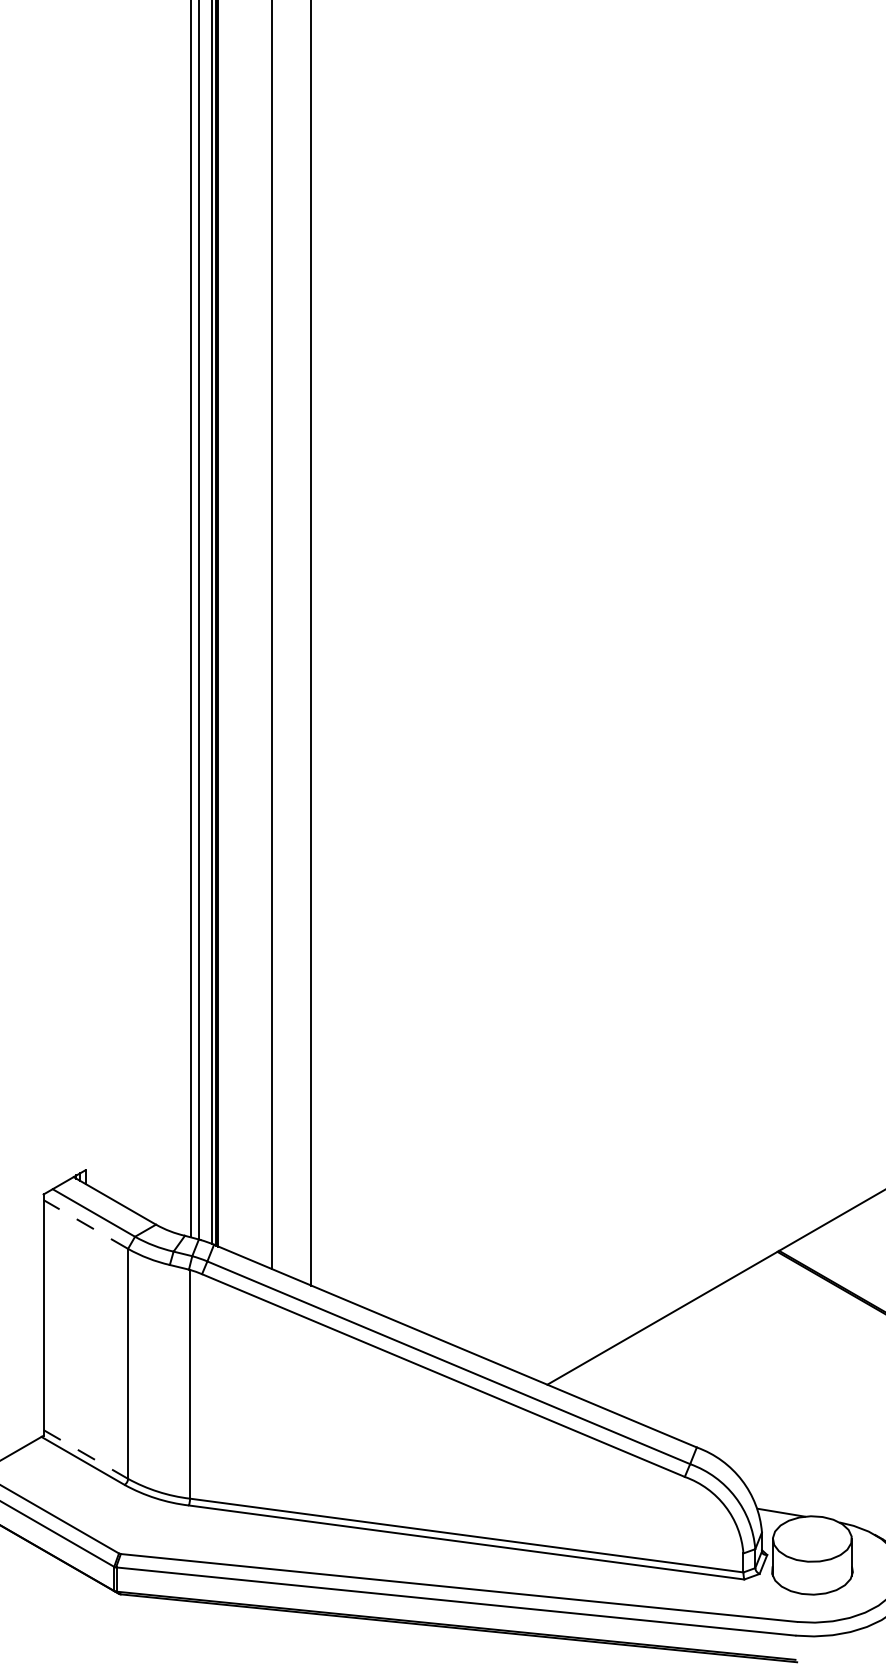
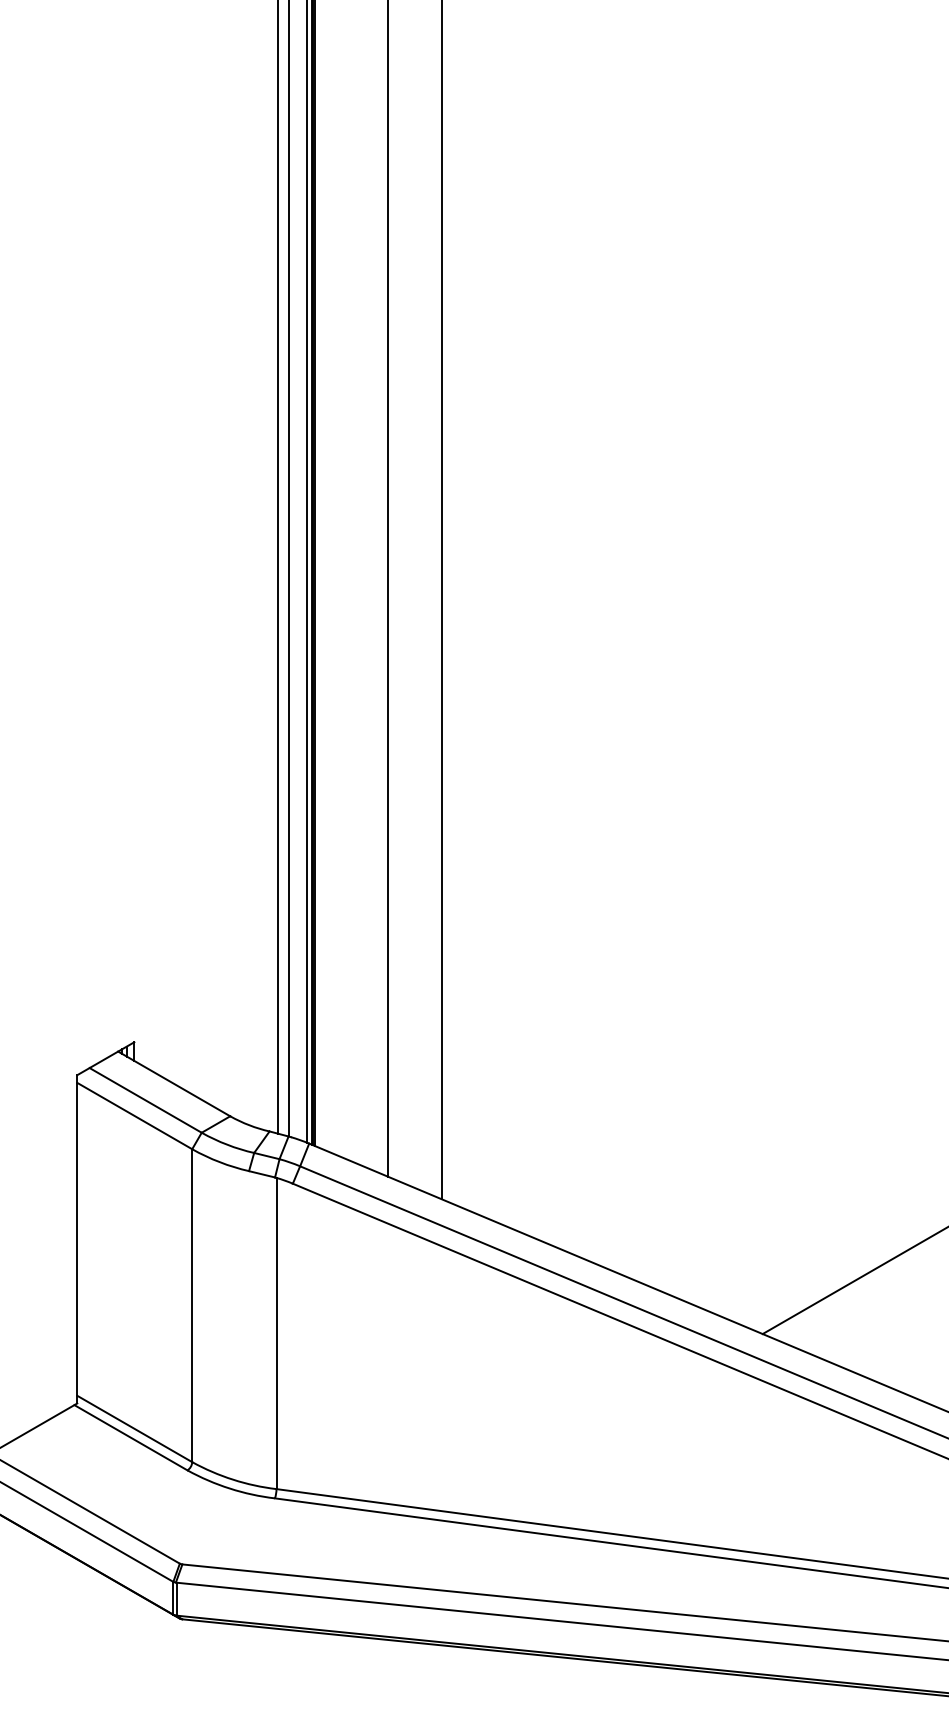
line: (85, 1224) -> (134, 1116), dashed -> solid
line: (85, 1454) -> (134, 1429), dashed -> solid

